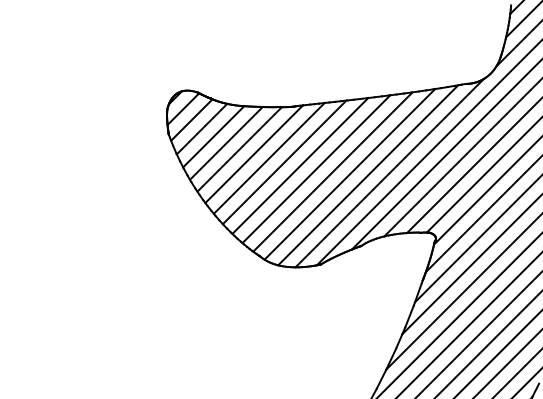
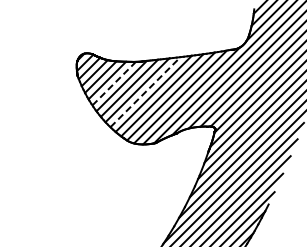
line: (240, 149) -> (114, 83), solid -> dashed
line: (300, 166) -> (145, 92), solid -> dashed

